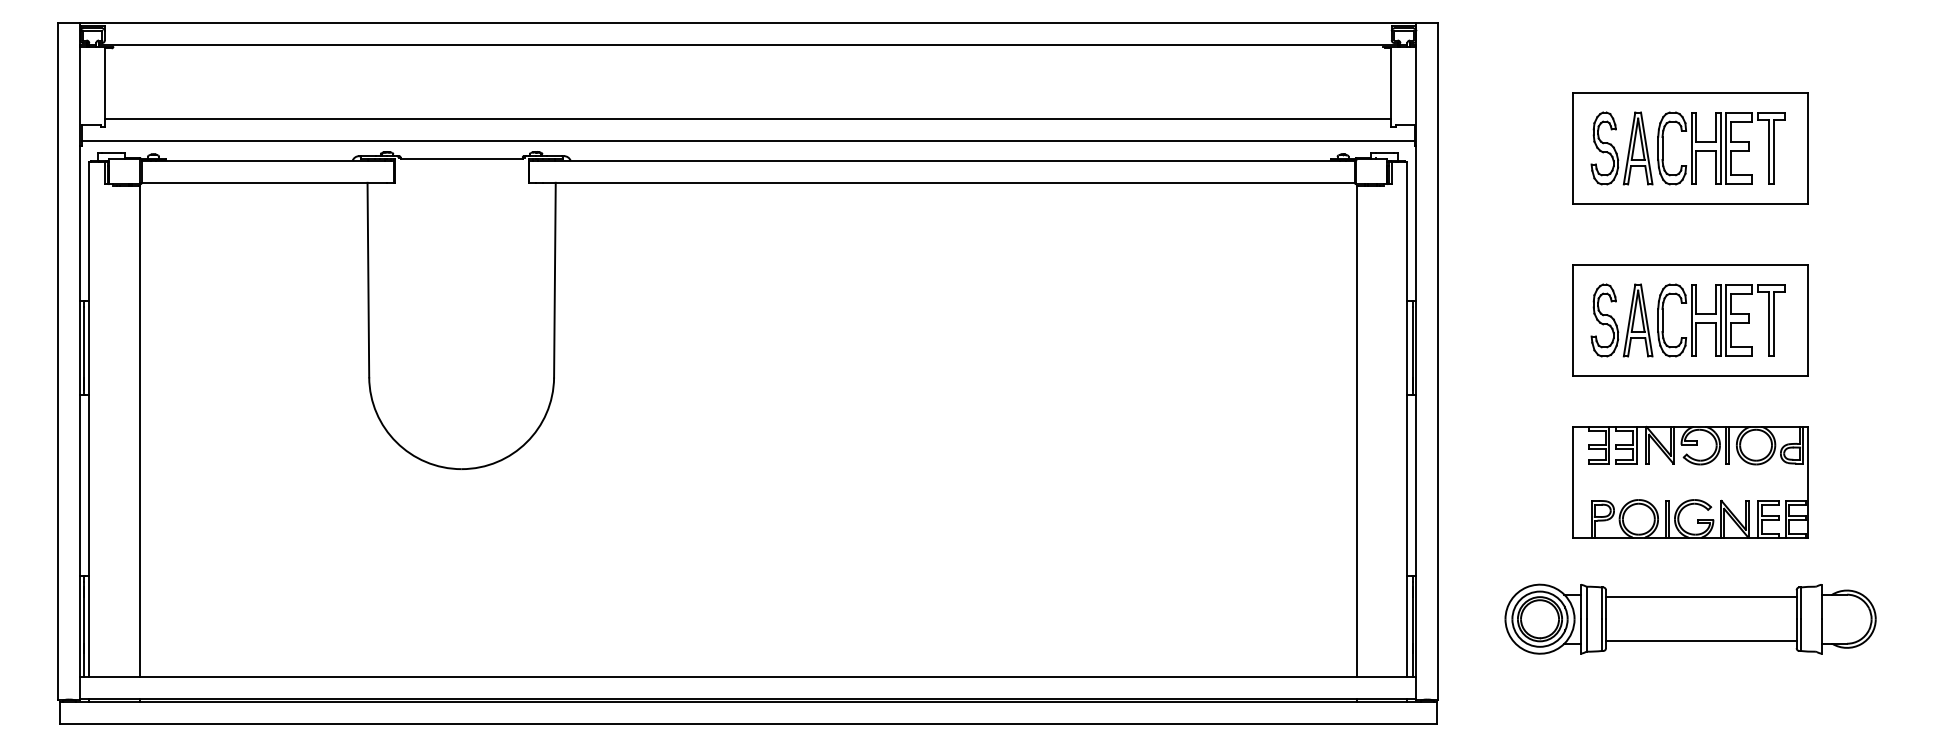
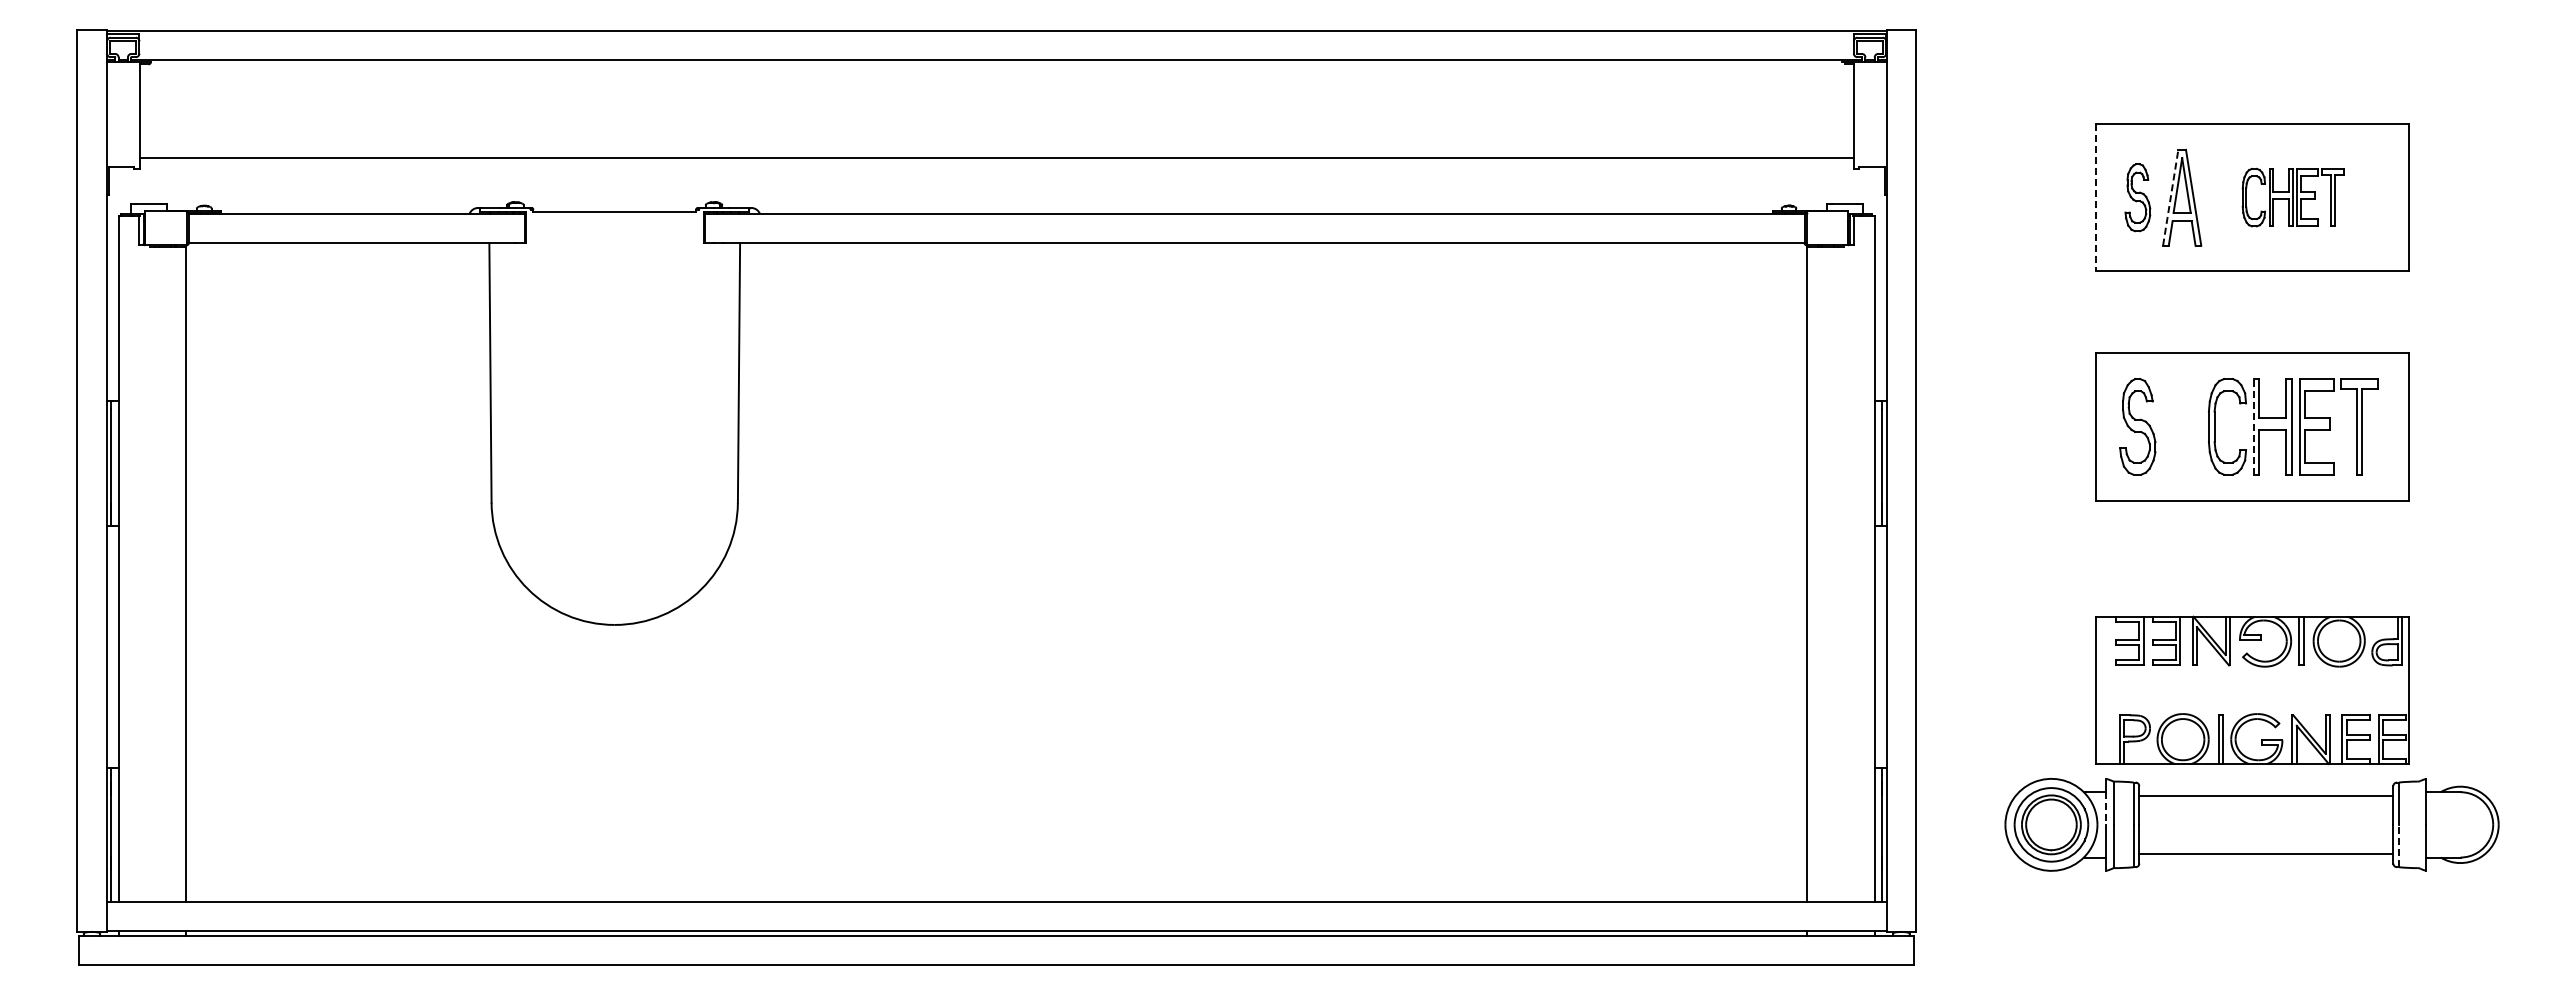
line: (748, 140) -> (996, 187), removed
line: (1573, 148) -> (2095, 197), solid -> dashed
part: (1604, 148) -> (2137, 197), size x0.7
line: (1629, 148) -> (2170, 197), solid -> dashed
part: (1721, 148) -> (2293, 197), size x0.6
part: (1638, 320) -> (2182, 426), removed
line: (1691, 320) -> (2253, 426), solid -> dashed
part: (1690, 481) -> (2252, 689), moved
line: (1581, 607) -> (2106, 809), solid -> dashed
line: (1800, 634) -> (2398, 845), solid -> dashed

